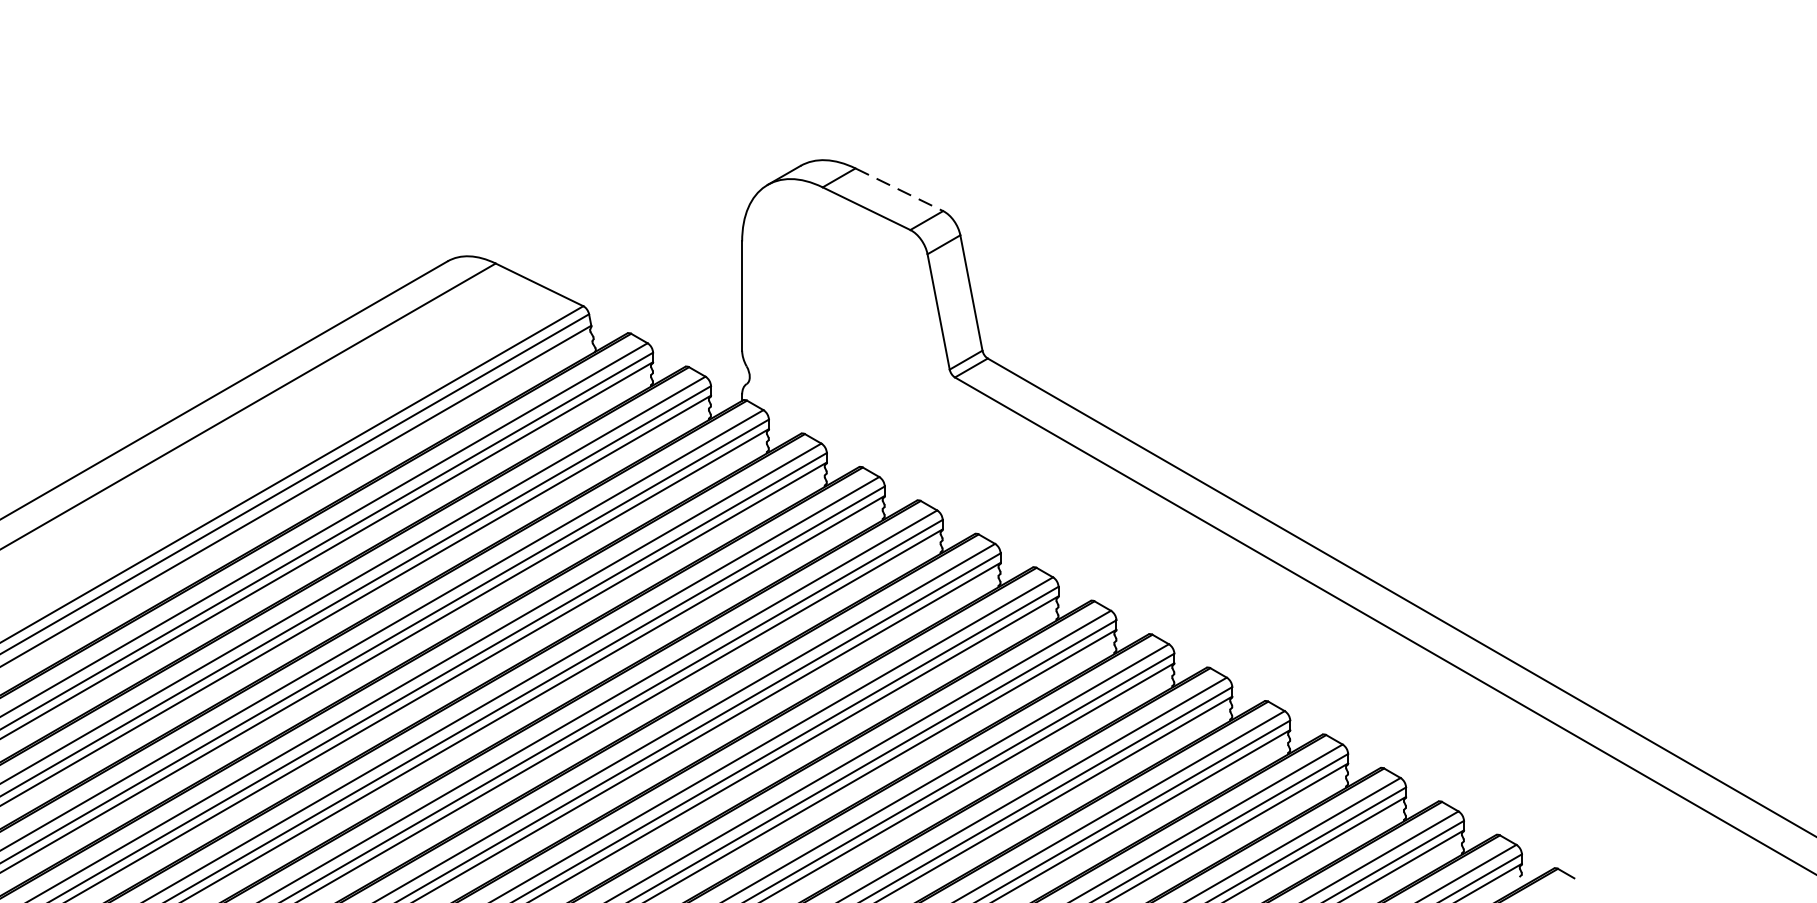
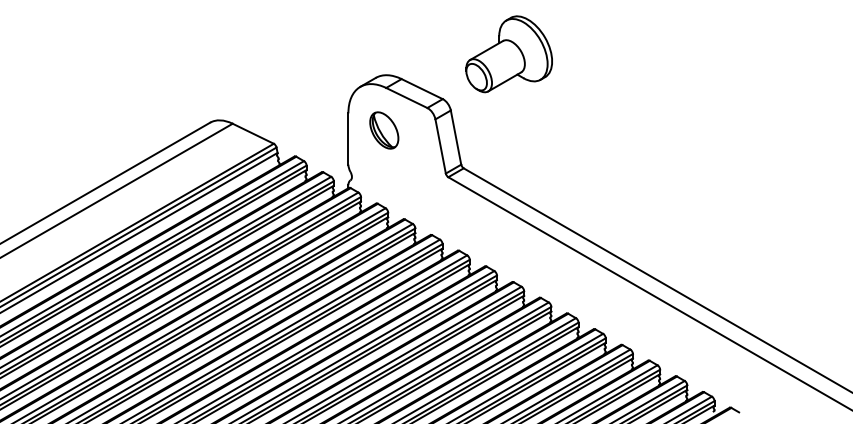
part: (1083, 116) -> (508, 54), added
line: (899, 190) -> (422, 89), dashed -> solid
part: (819, 277) -> (384, 130), added

